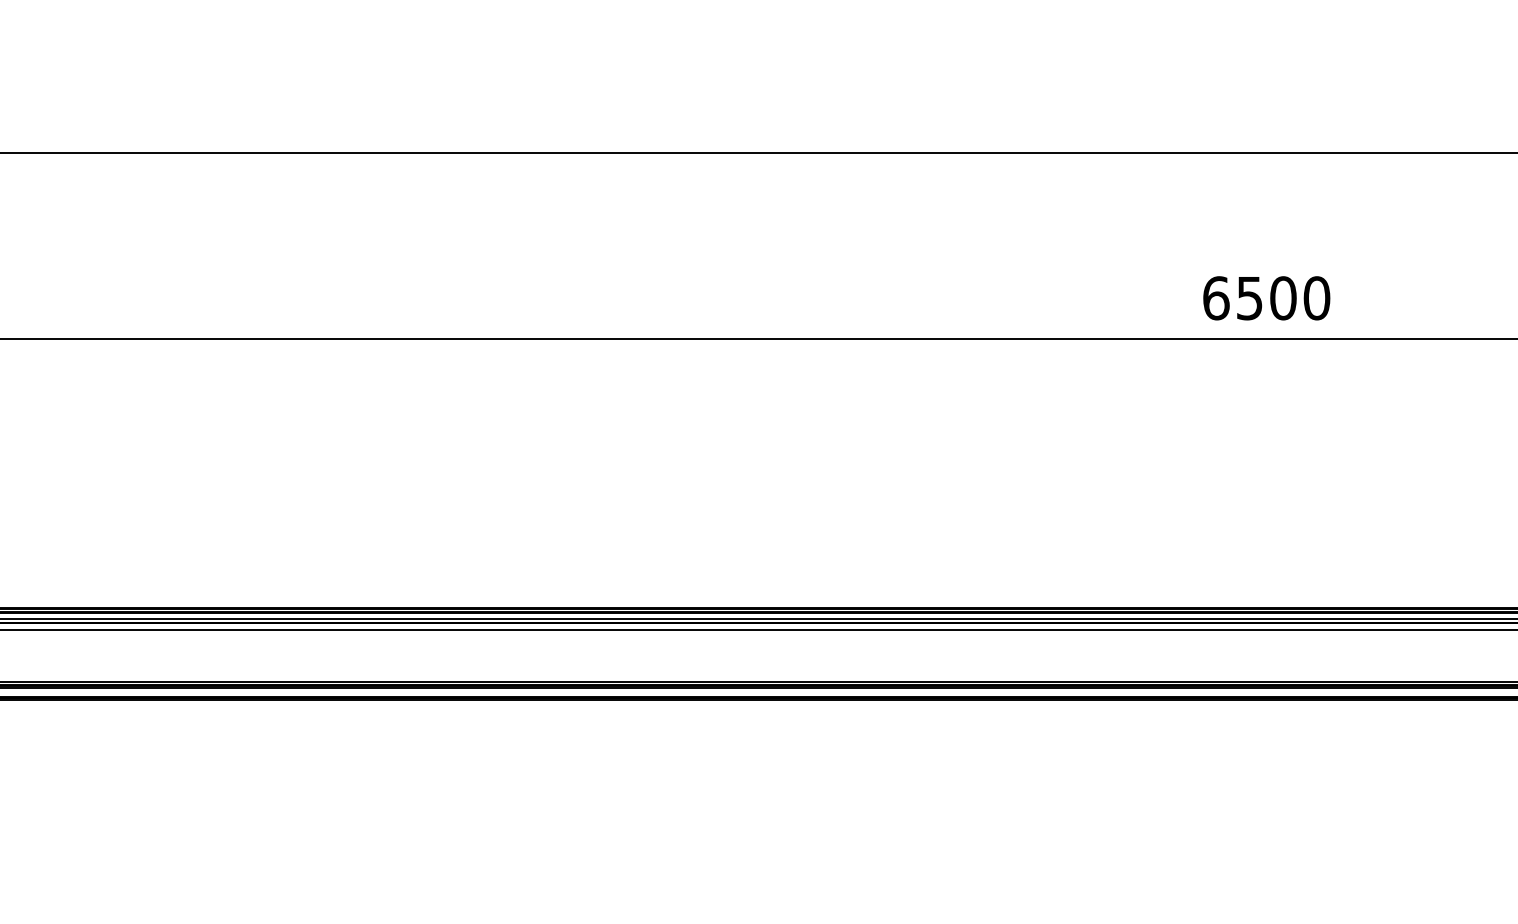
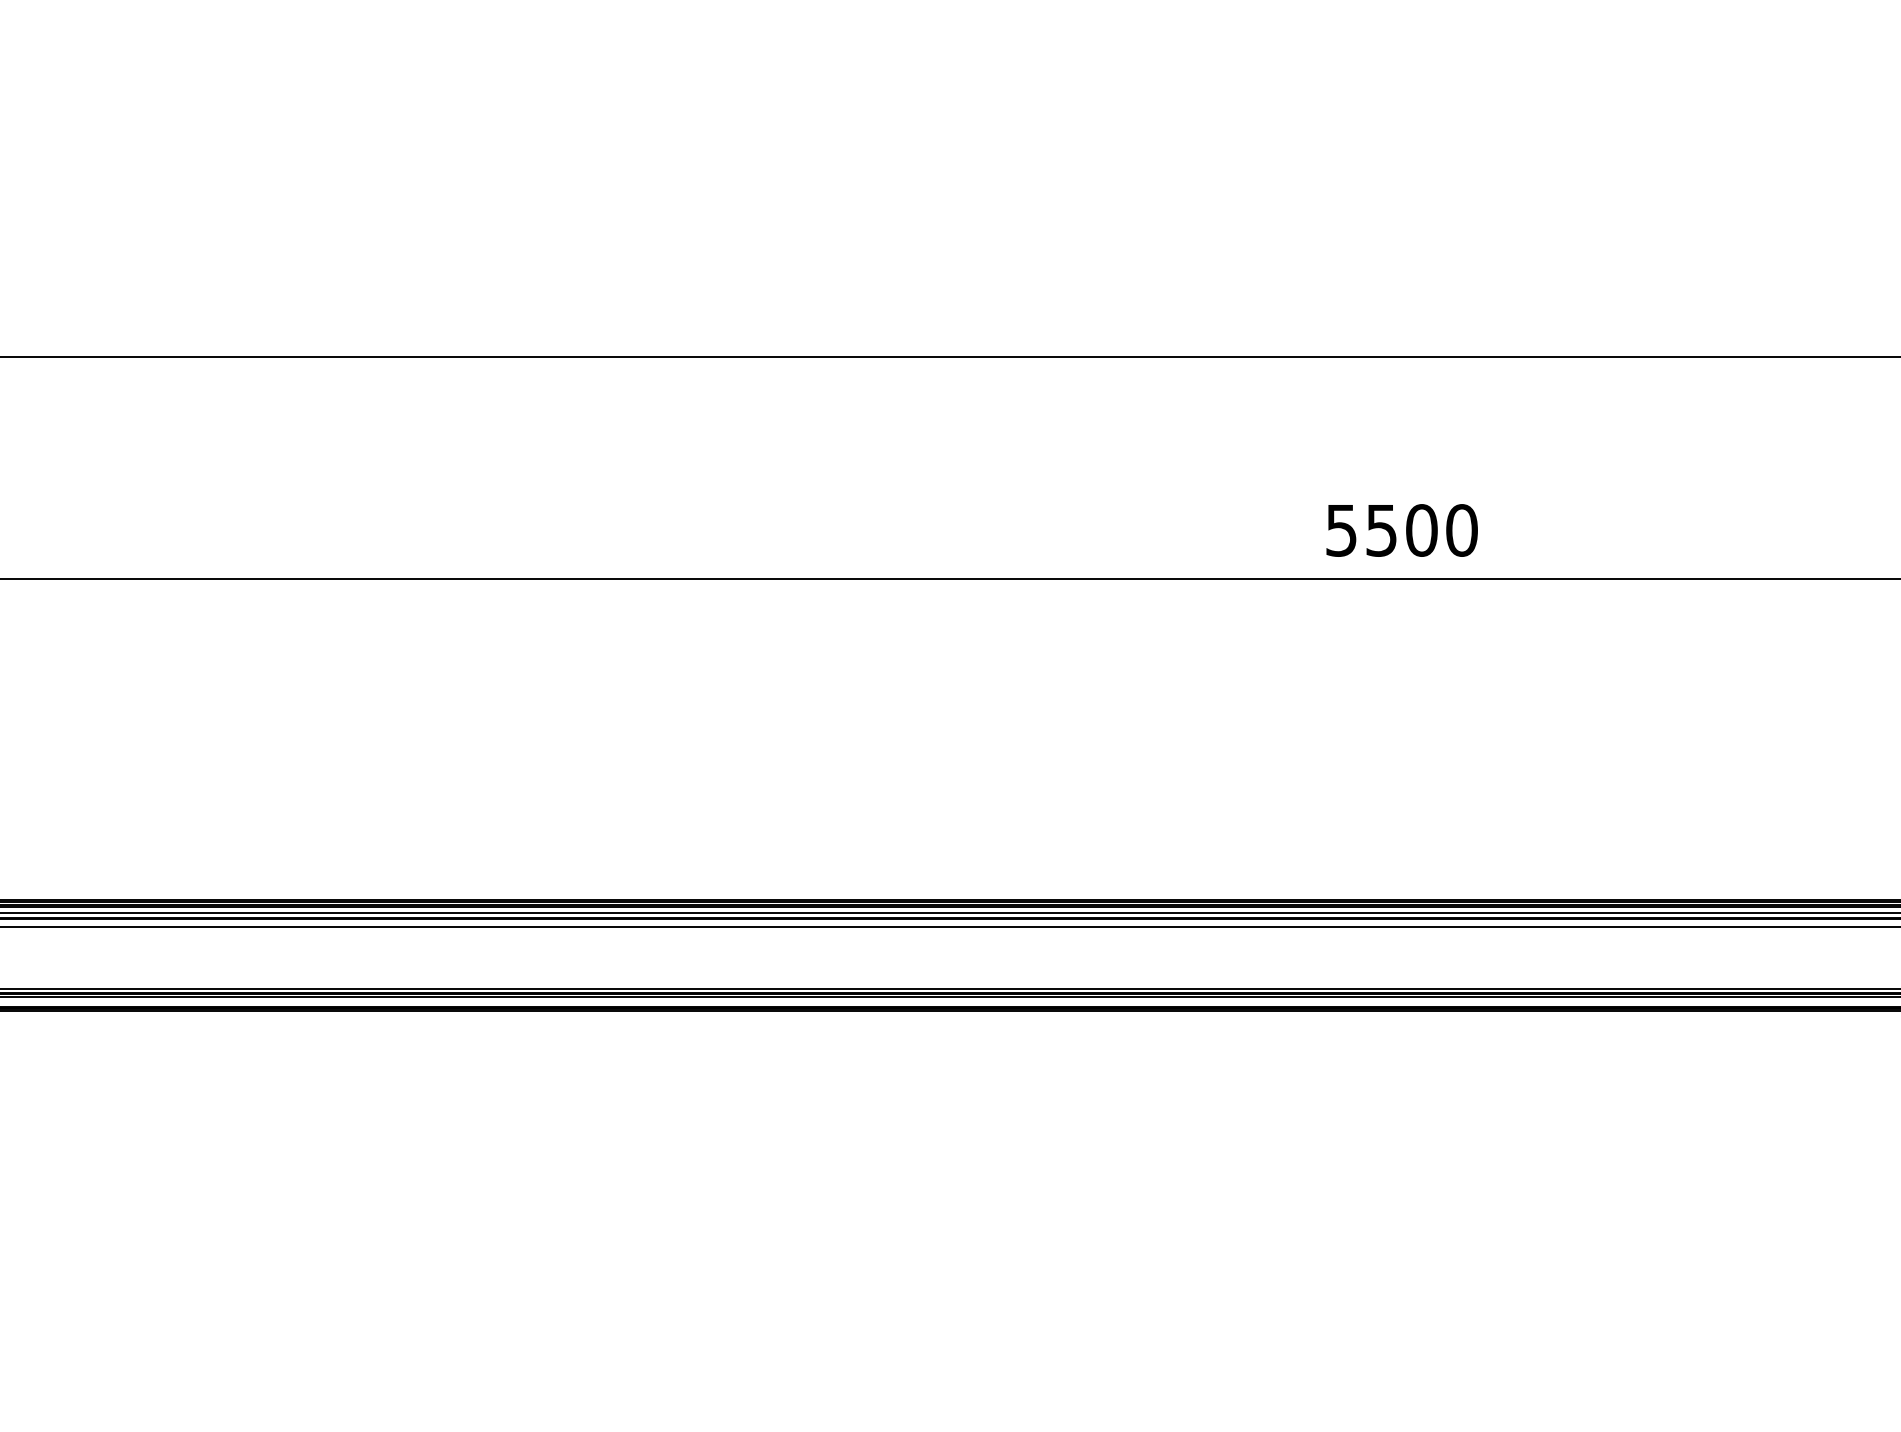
text: (1216, 298) -> (1341, 530), 6500 -> 5500

